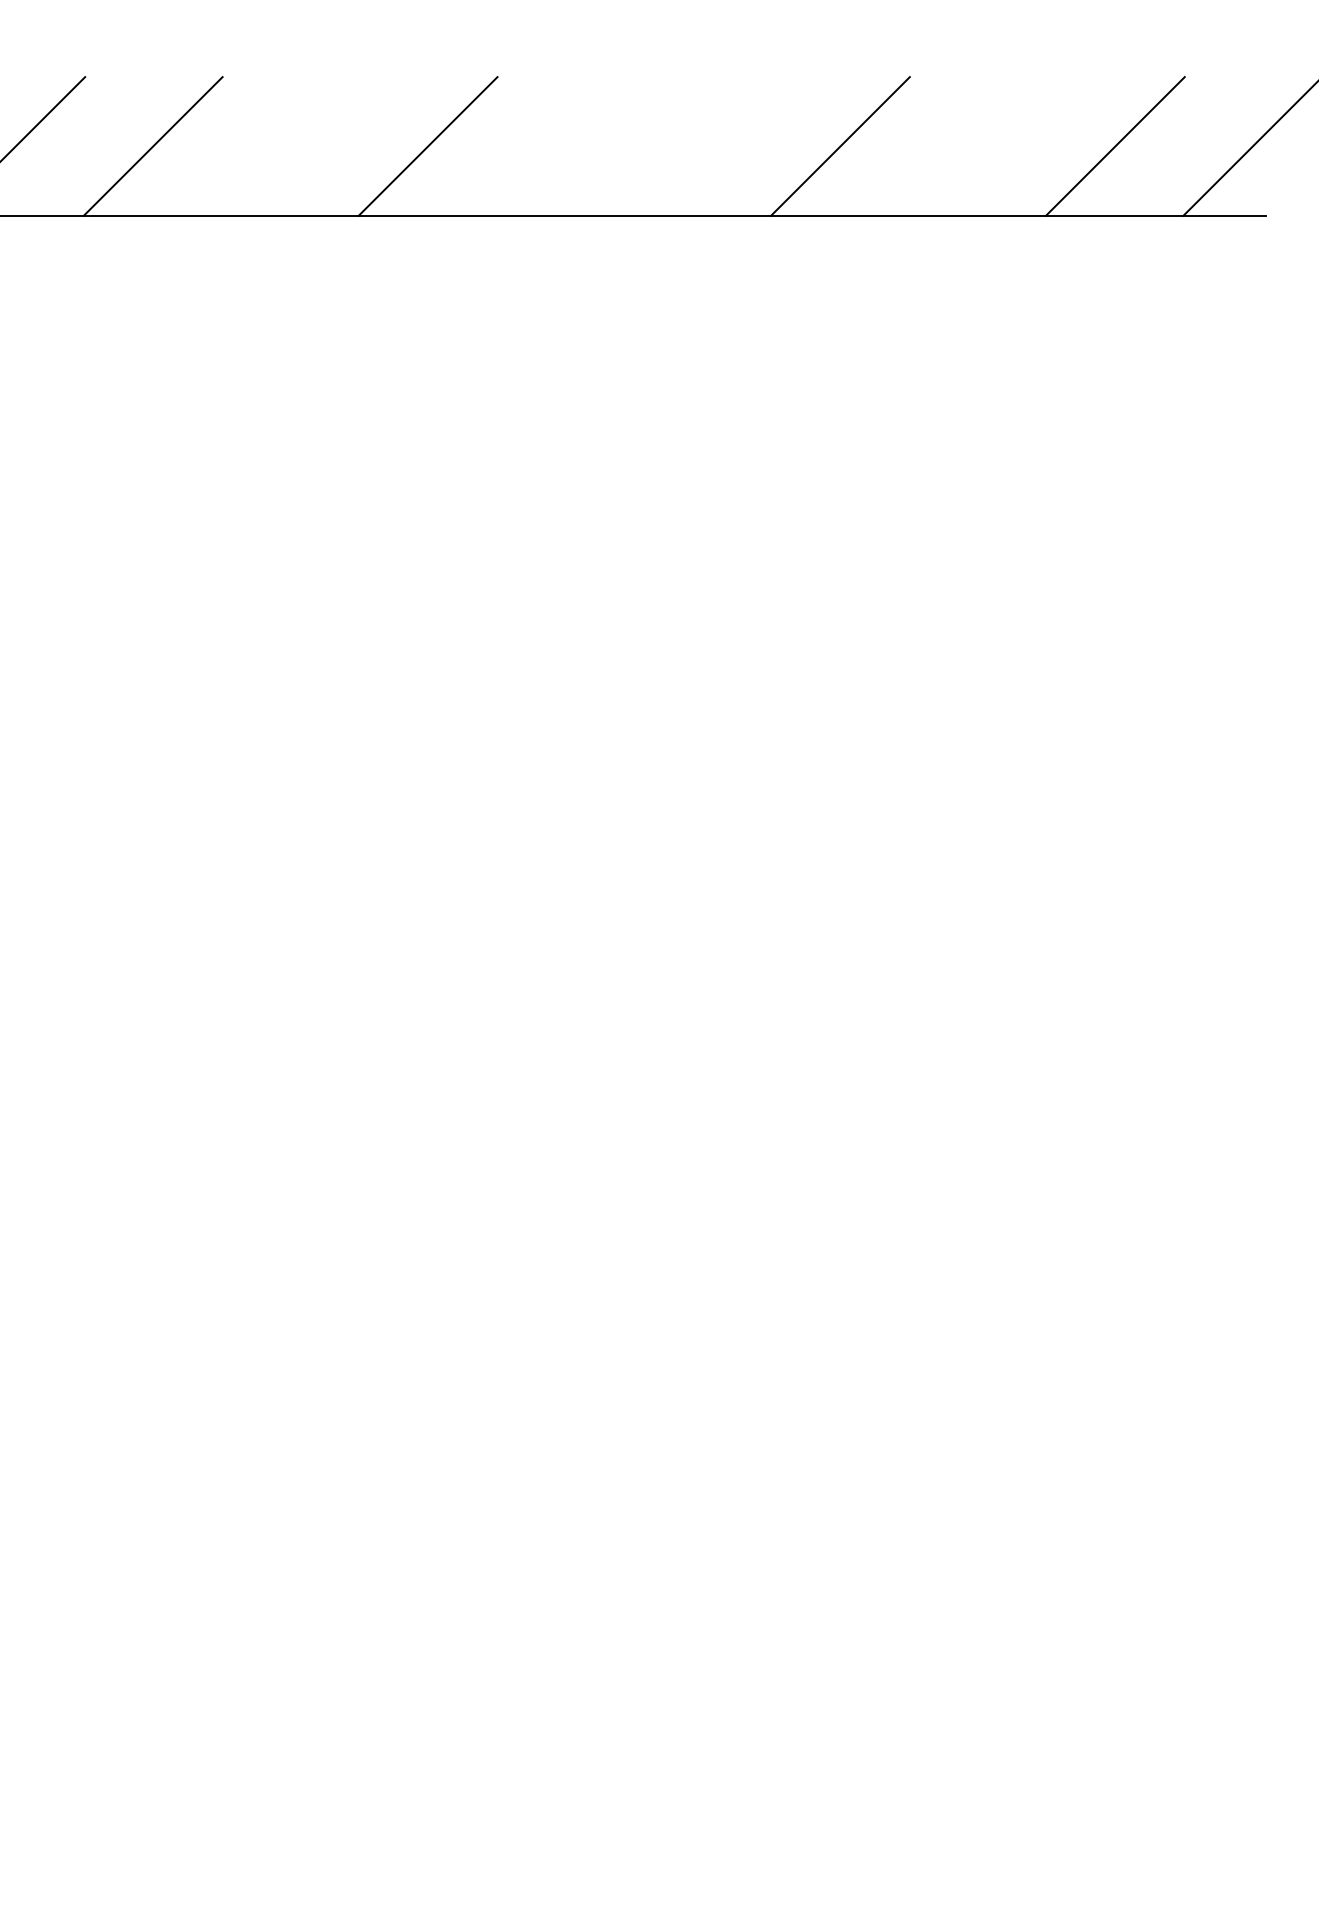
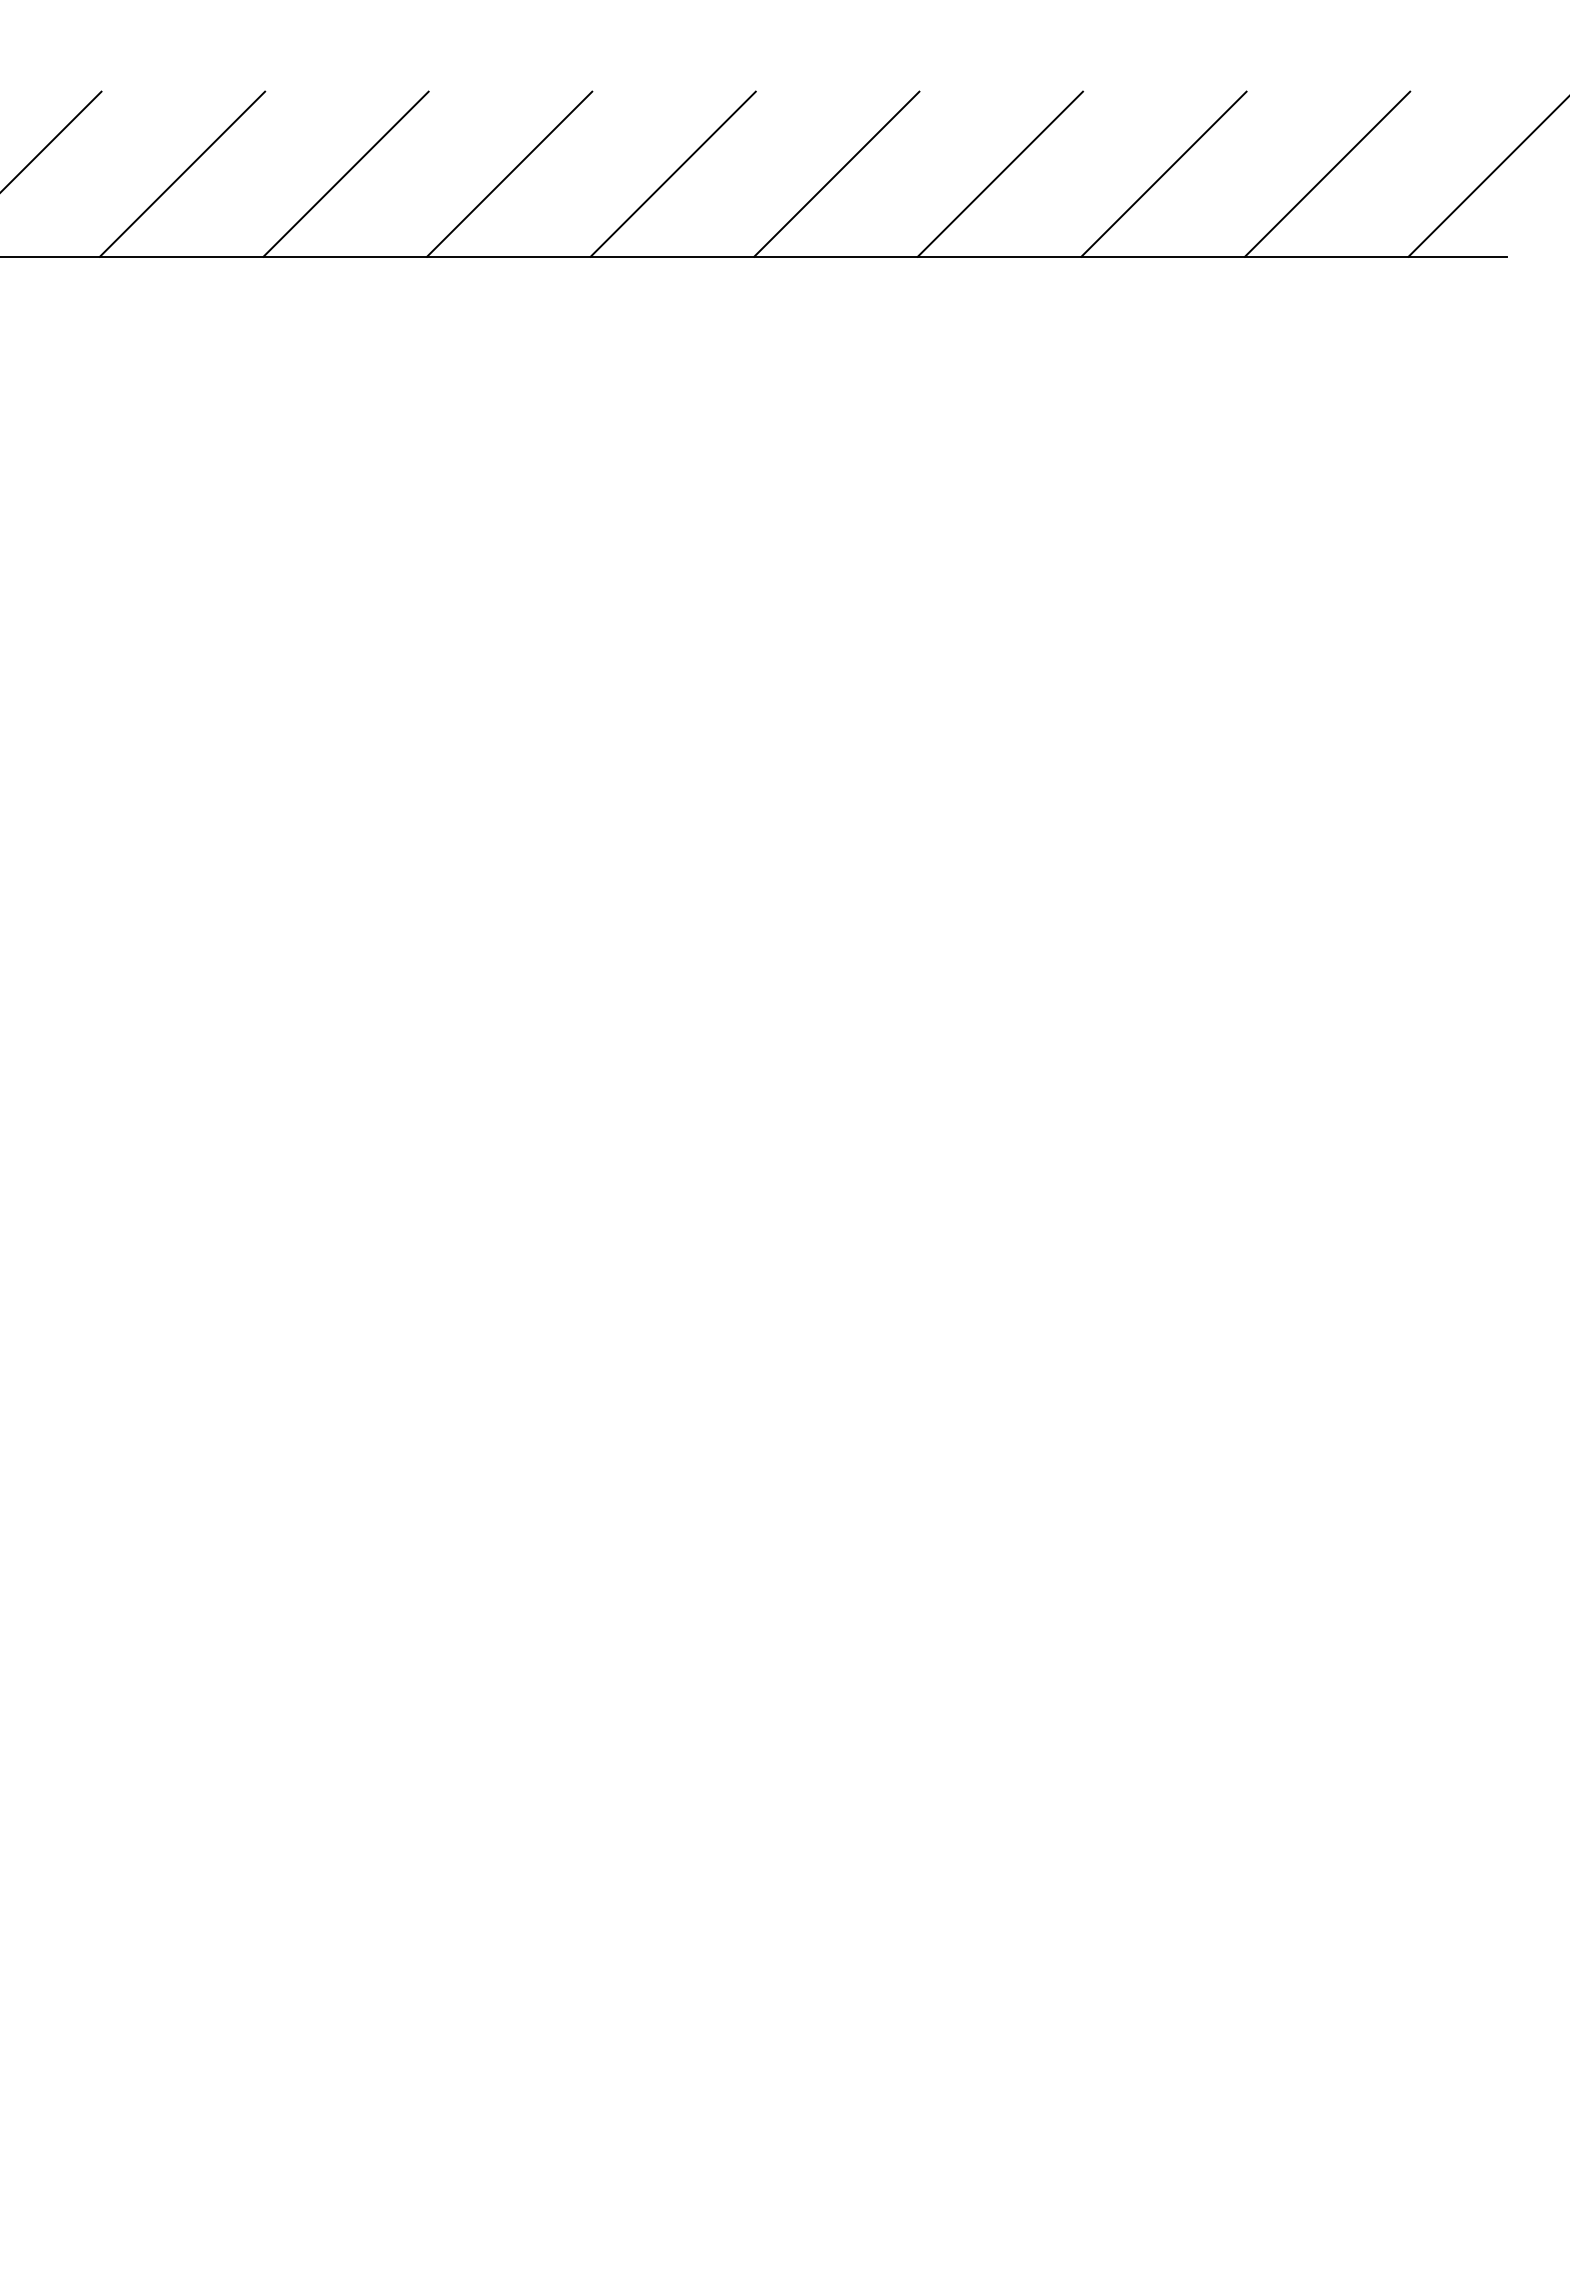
line: (290, 146) -> (345, 174), added
line: (565, 146) -> (673, 174), added
line: (702, 146) -> (836, 174), added
line: (977, 146) -> (1163, 174), added

